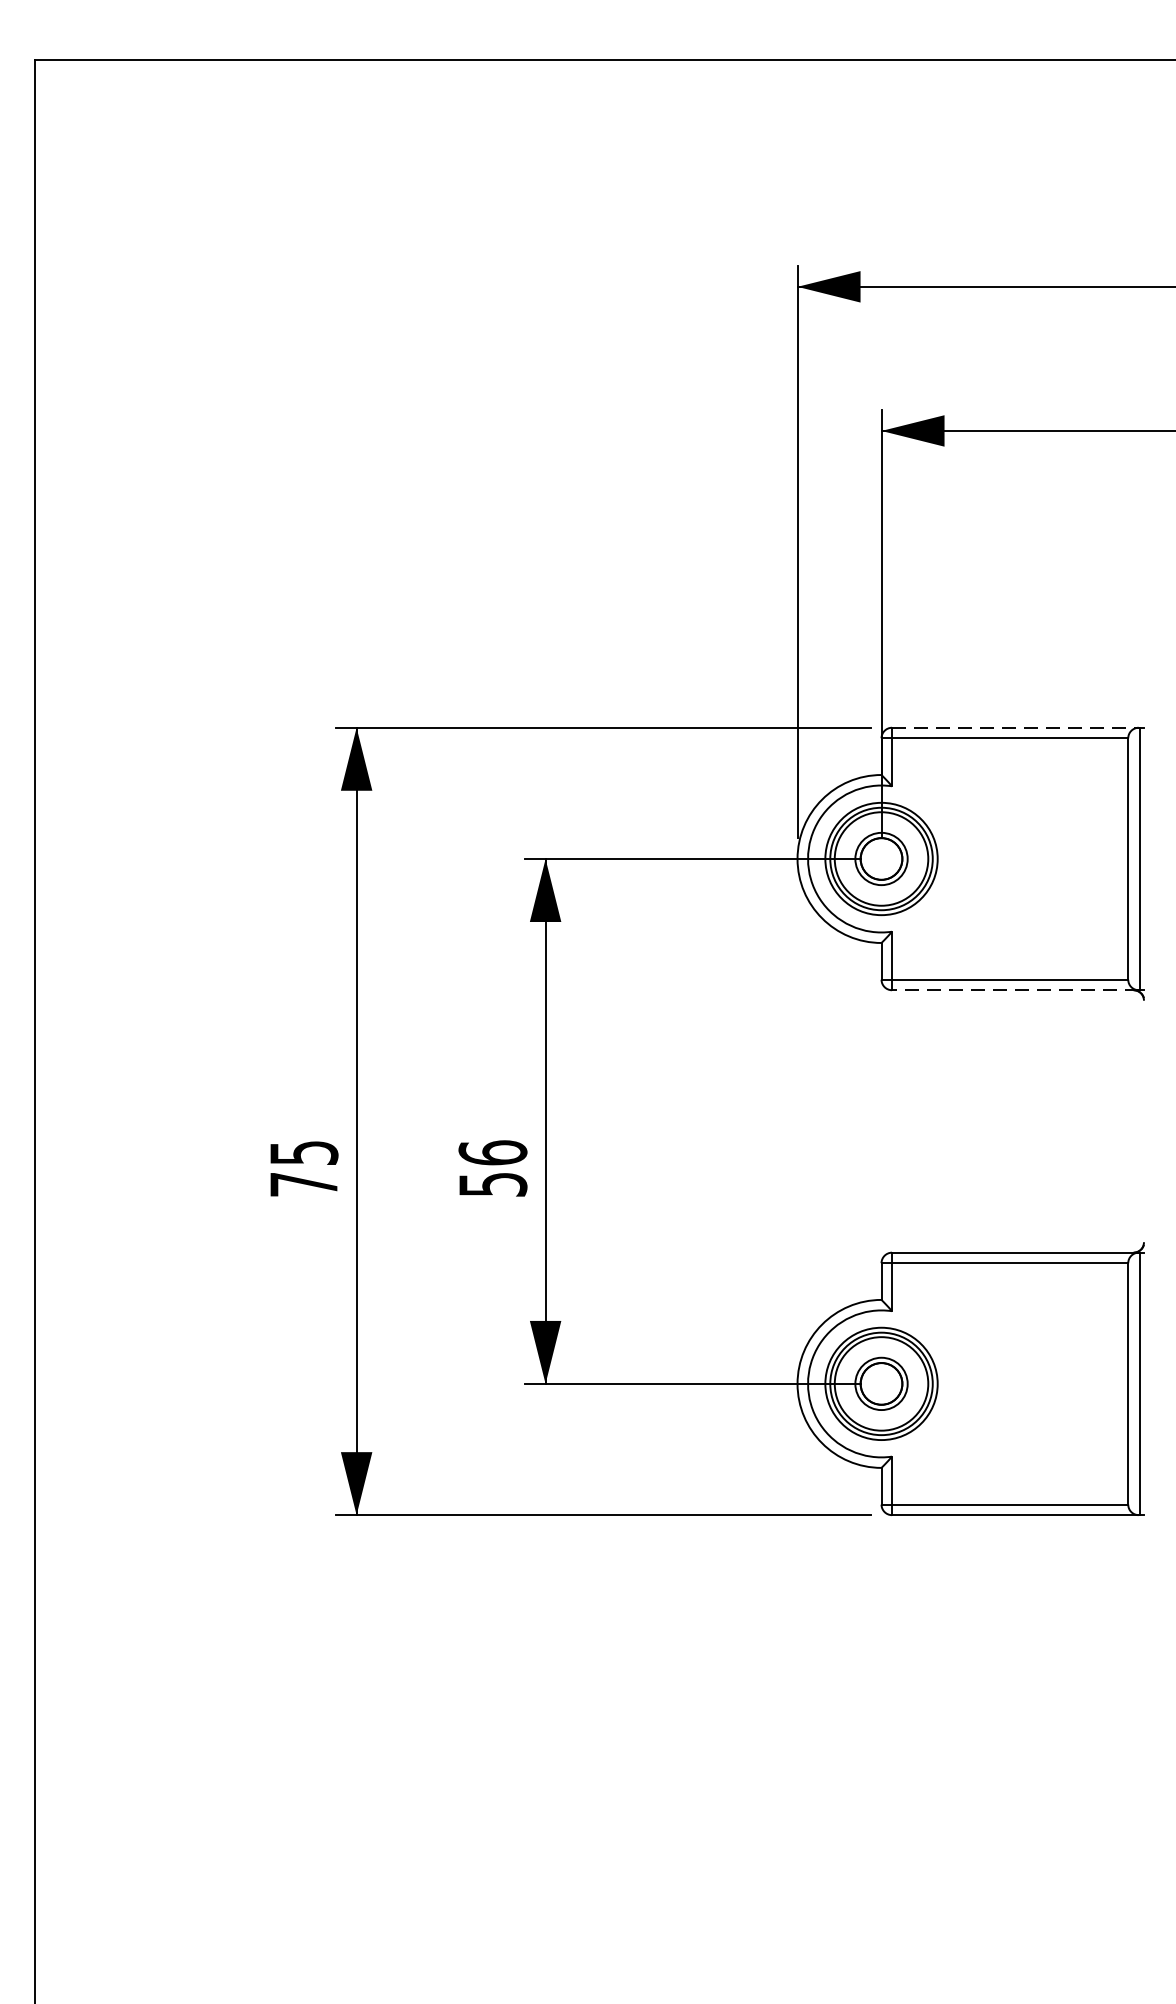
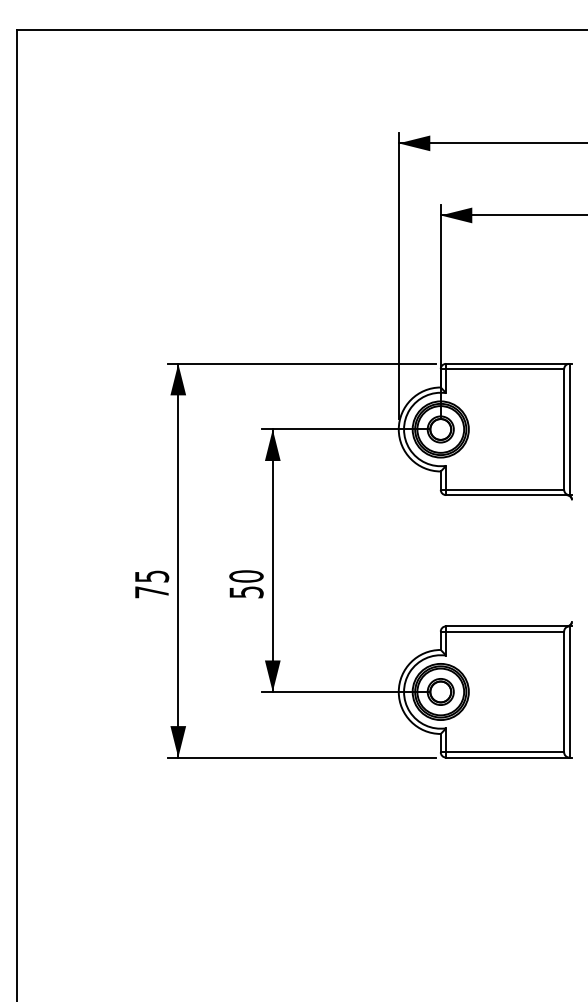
line: (1014, 727) -> (507, 363), dashed -> solid
line: (1014, 991) -> (507, 495), dashed -> solid
text: (493, 1152) -> (246, 576), 56 -> 50

